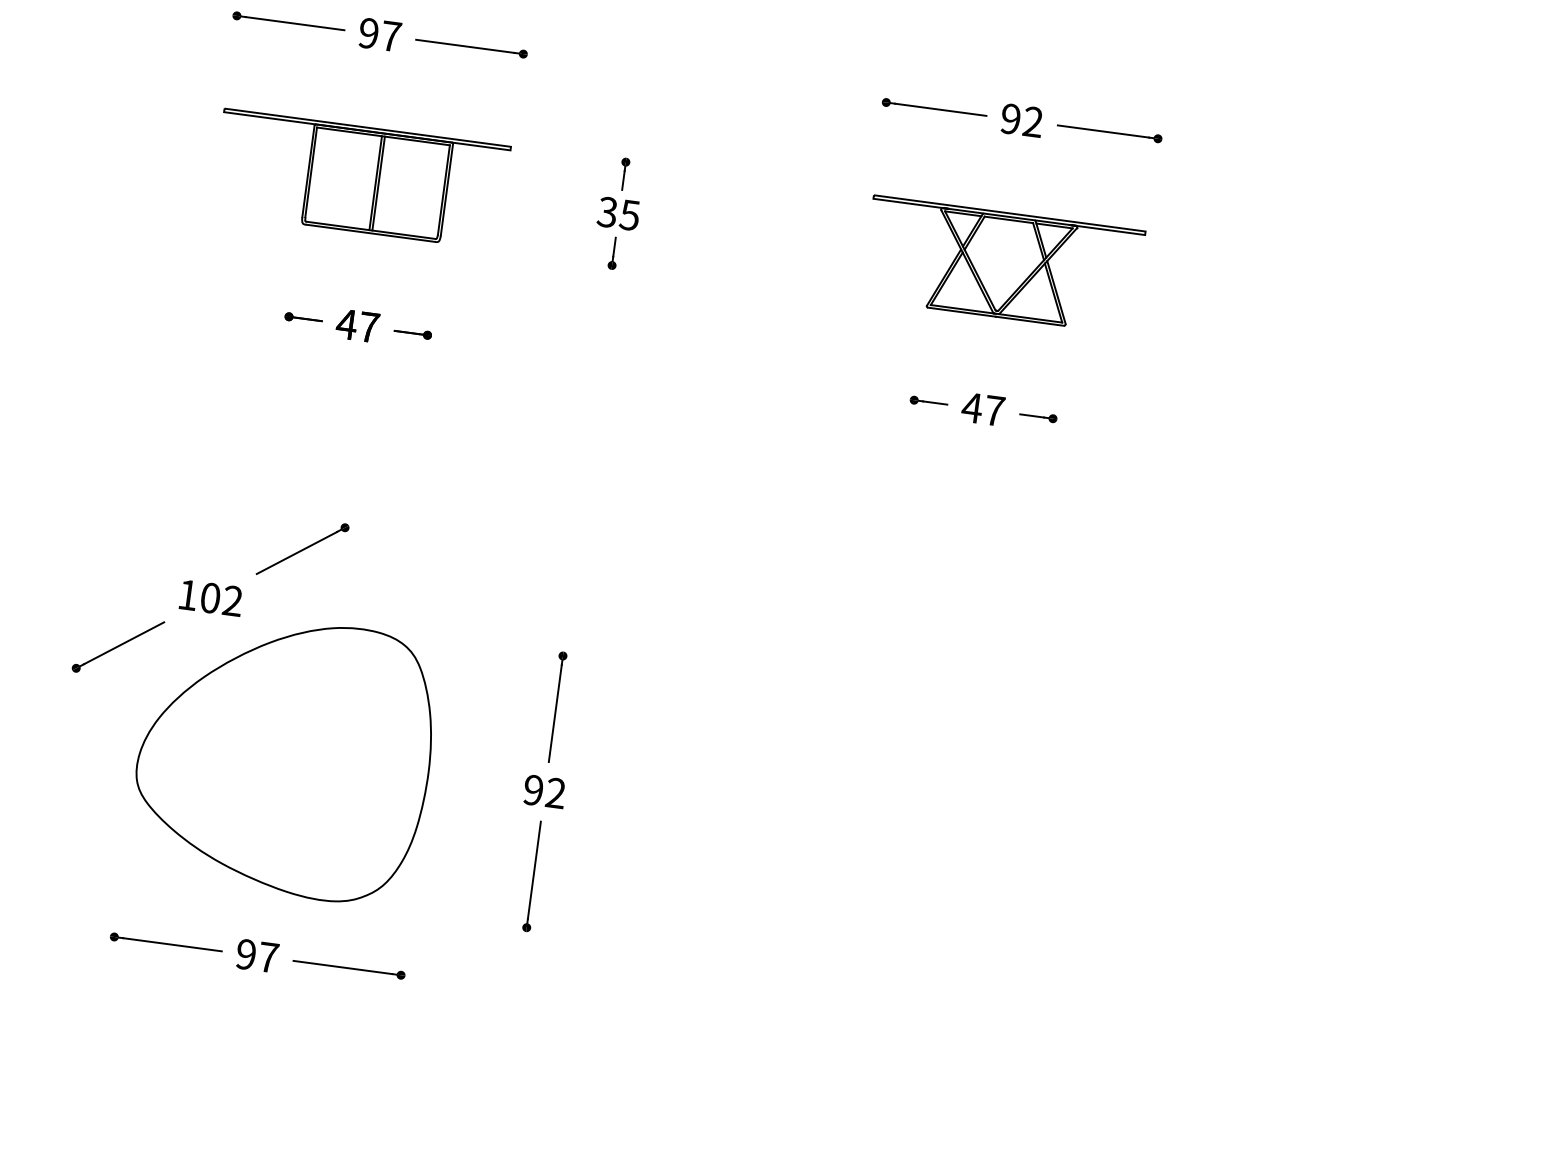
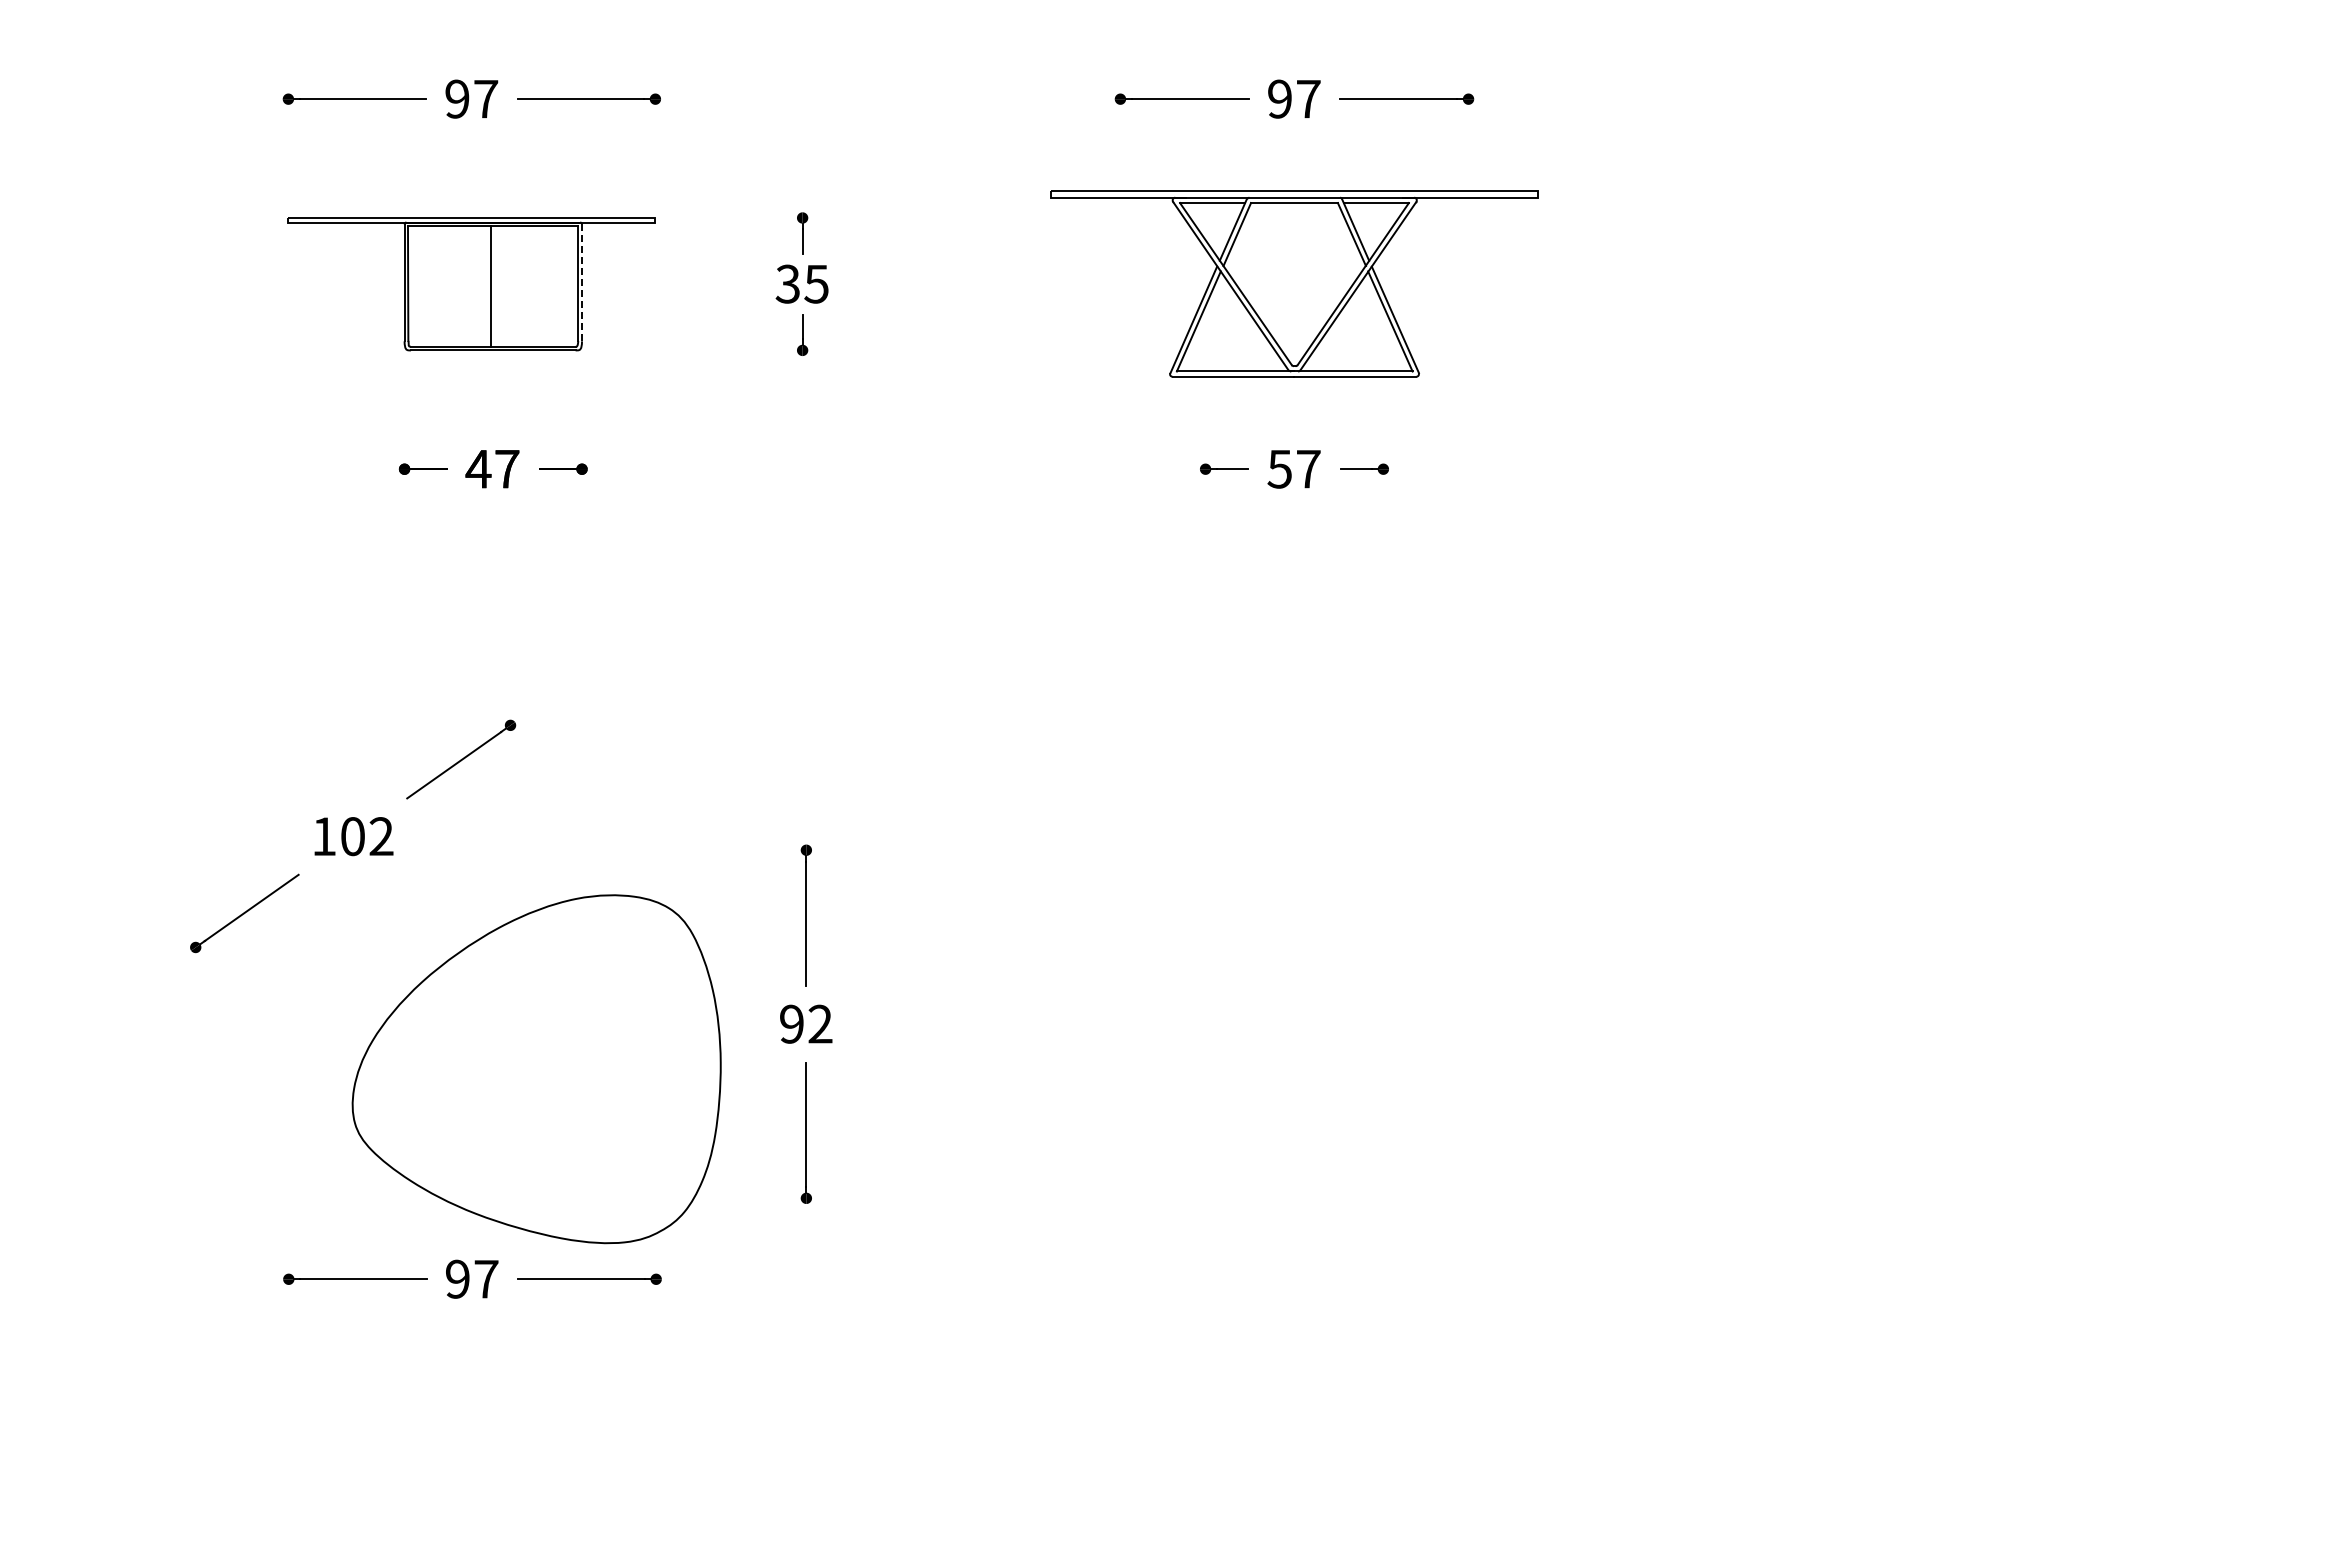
text: (1033, 121) -> (1308, 98), 92 -> 97
line: (379, 183) -> (495, 286), removed
line: (447, 190) -> (582, 283), solid -> dashed
part: (1002, 265) -> (1294, 284), size x1.4
text: (971, 408) -> (1279, 469), 47 -> 57
part: (284, 757) -> (536, 1069), moved

